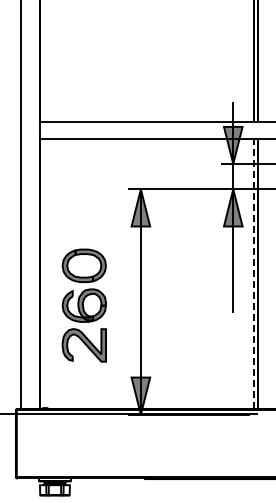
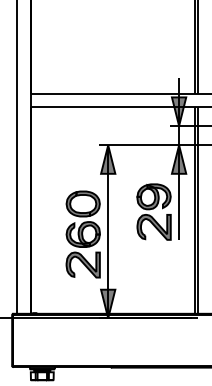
line: (253, 274) -> (194, 210), dashed -> solid
part: (200, 276) -> (153, 212), added
part: (83, 305) -> (82, 234), moved

